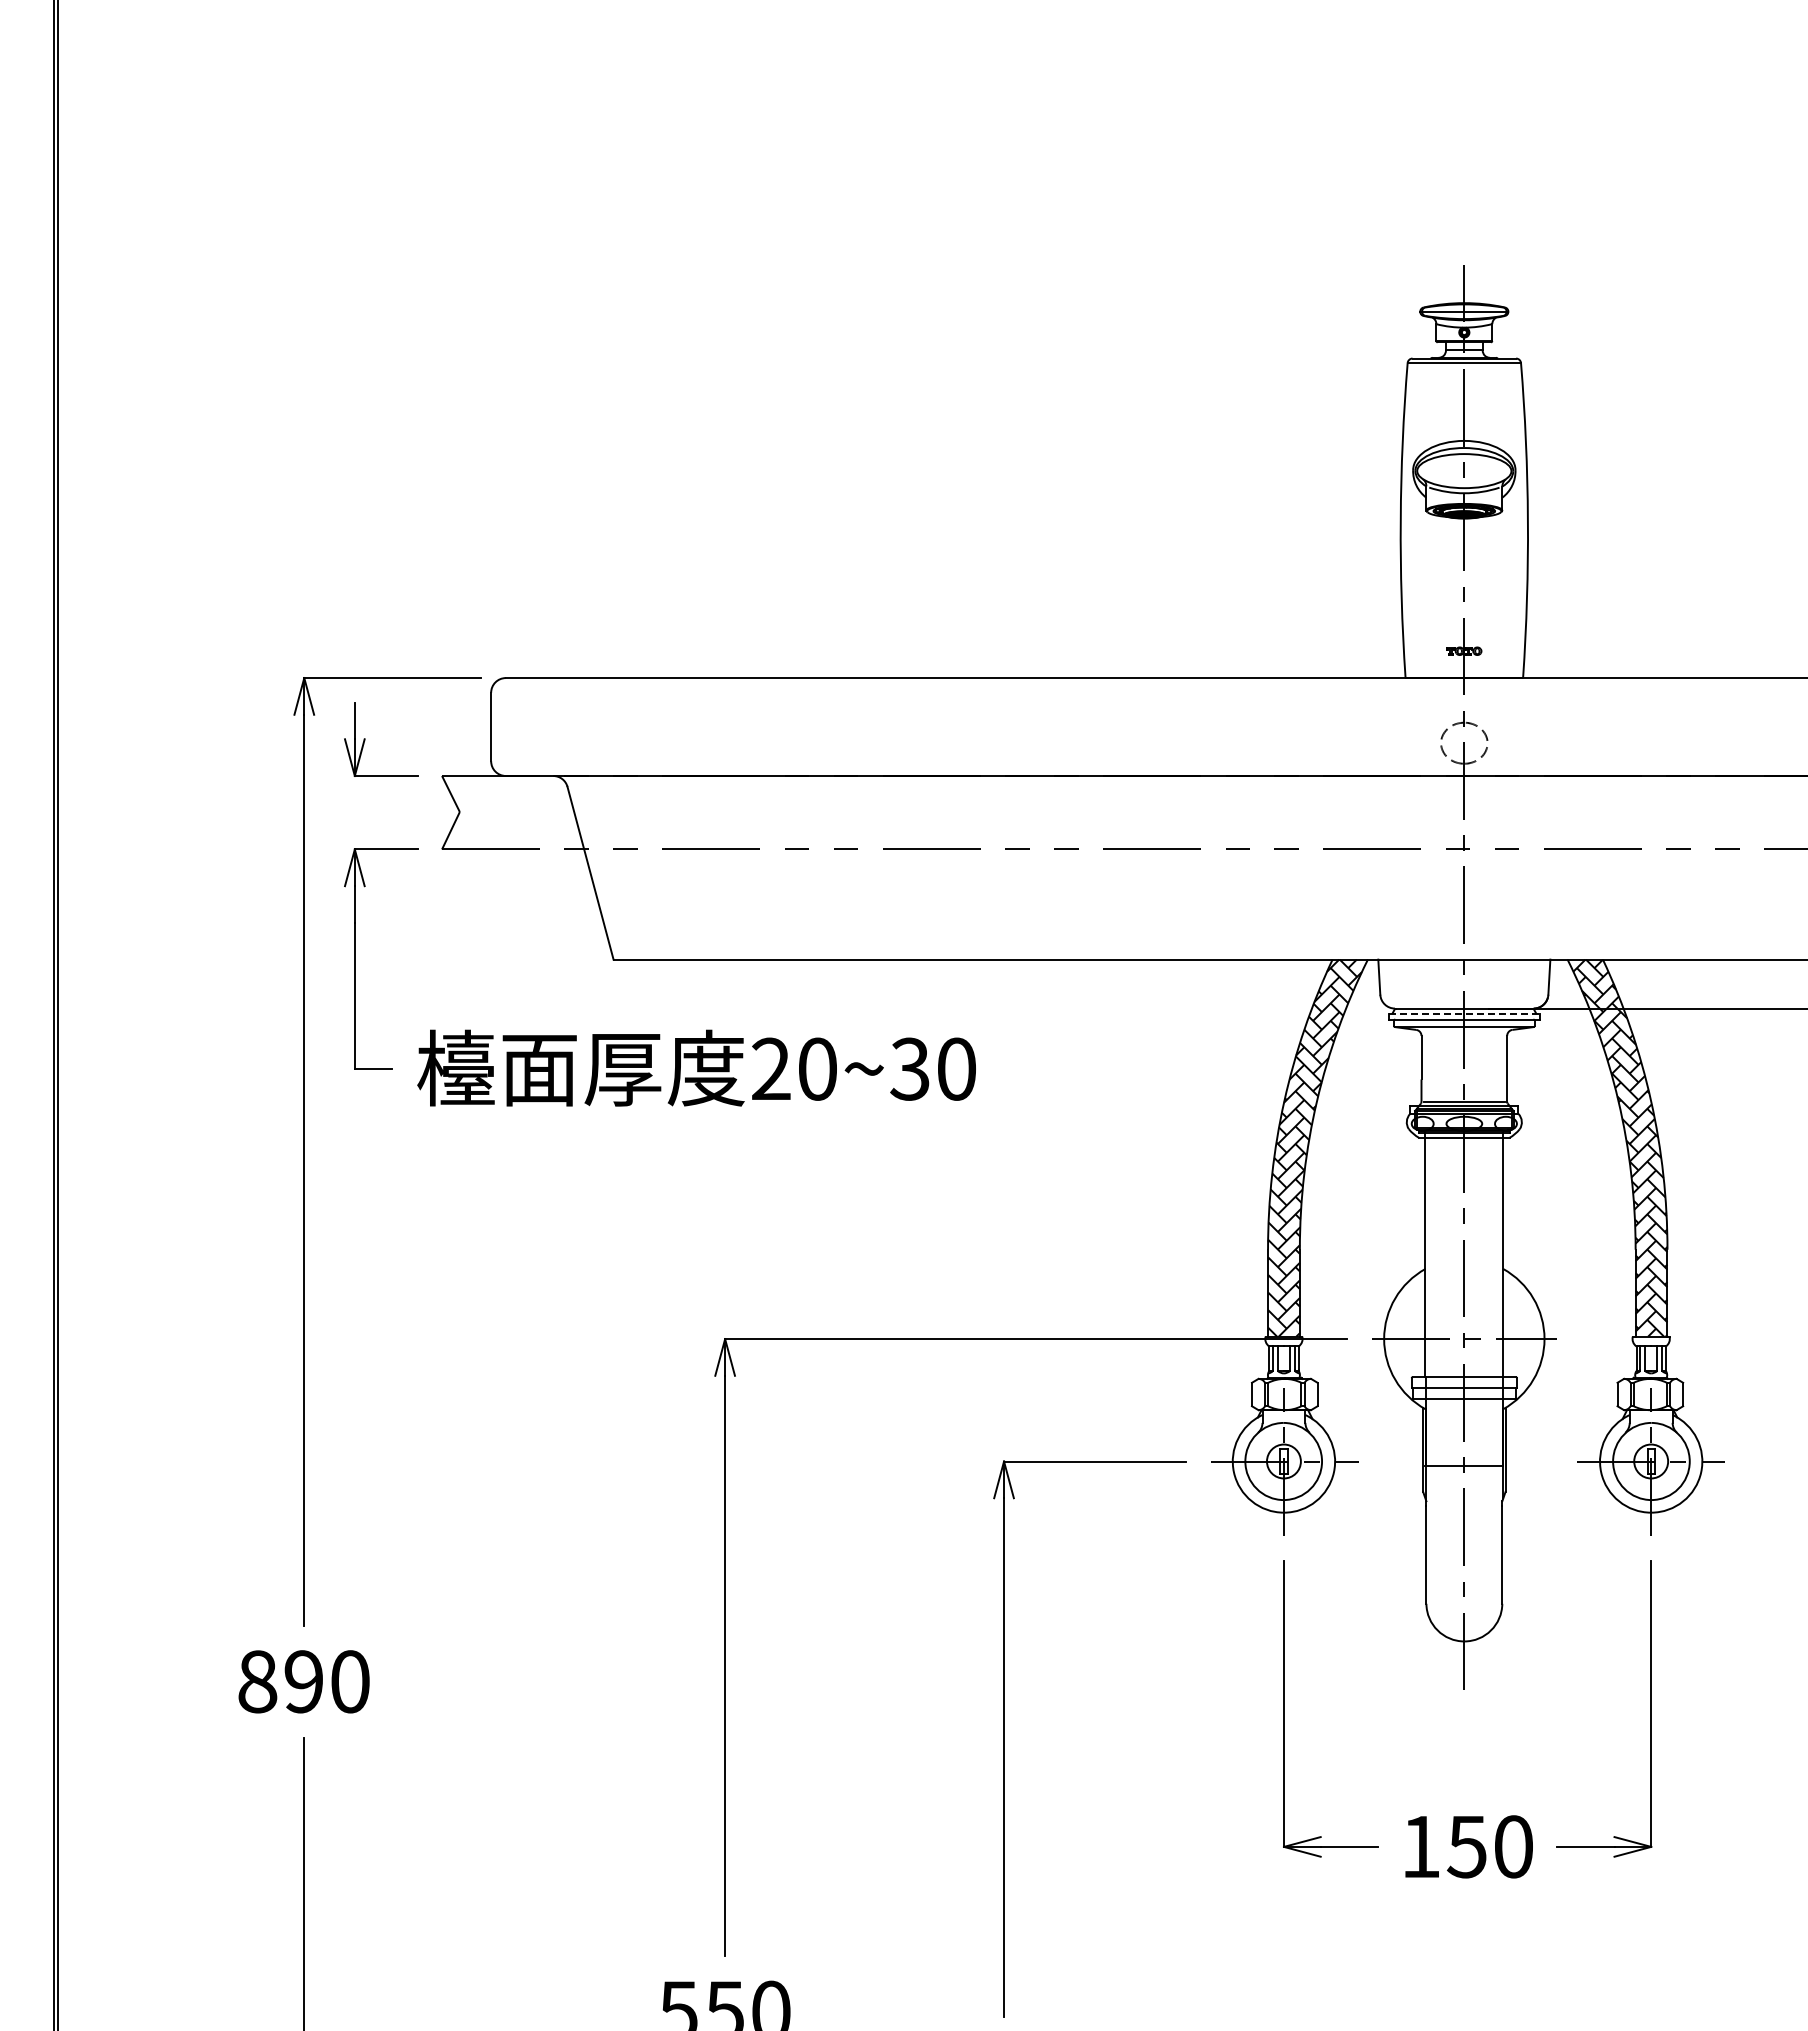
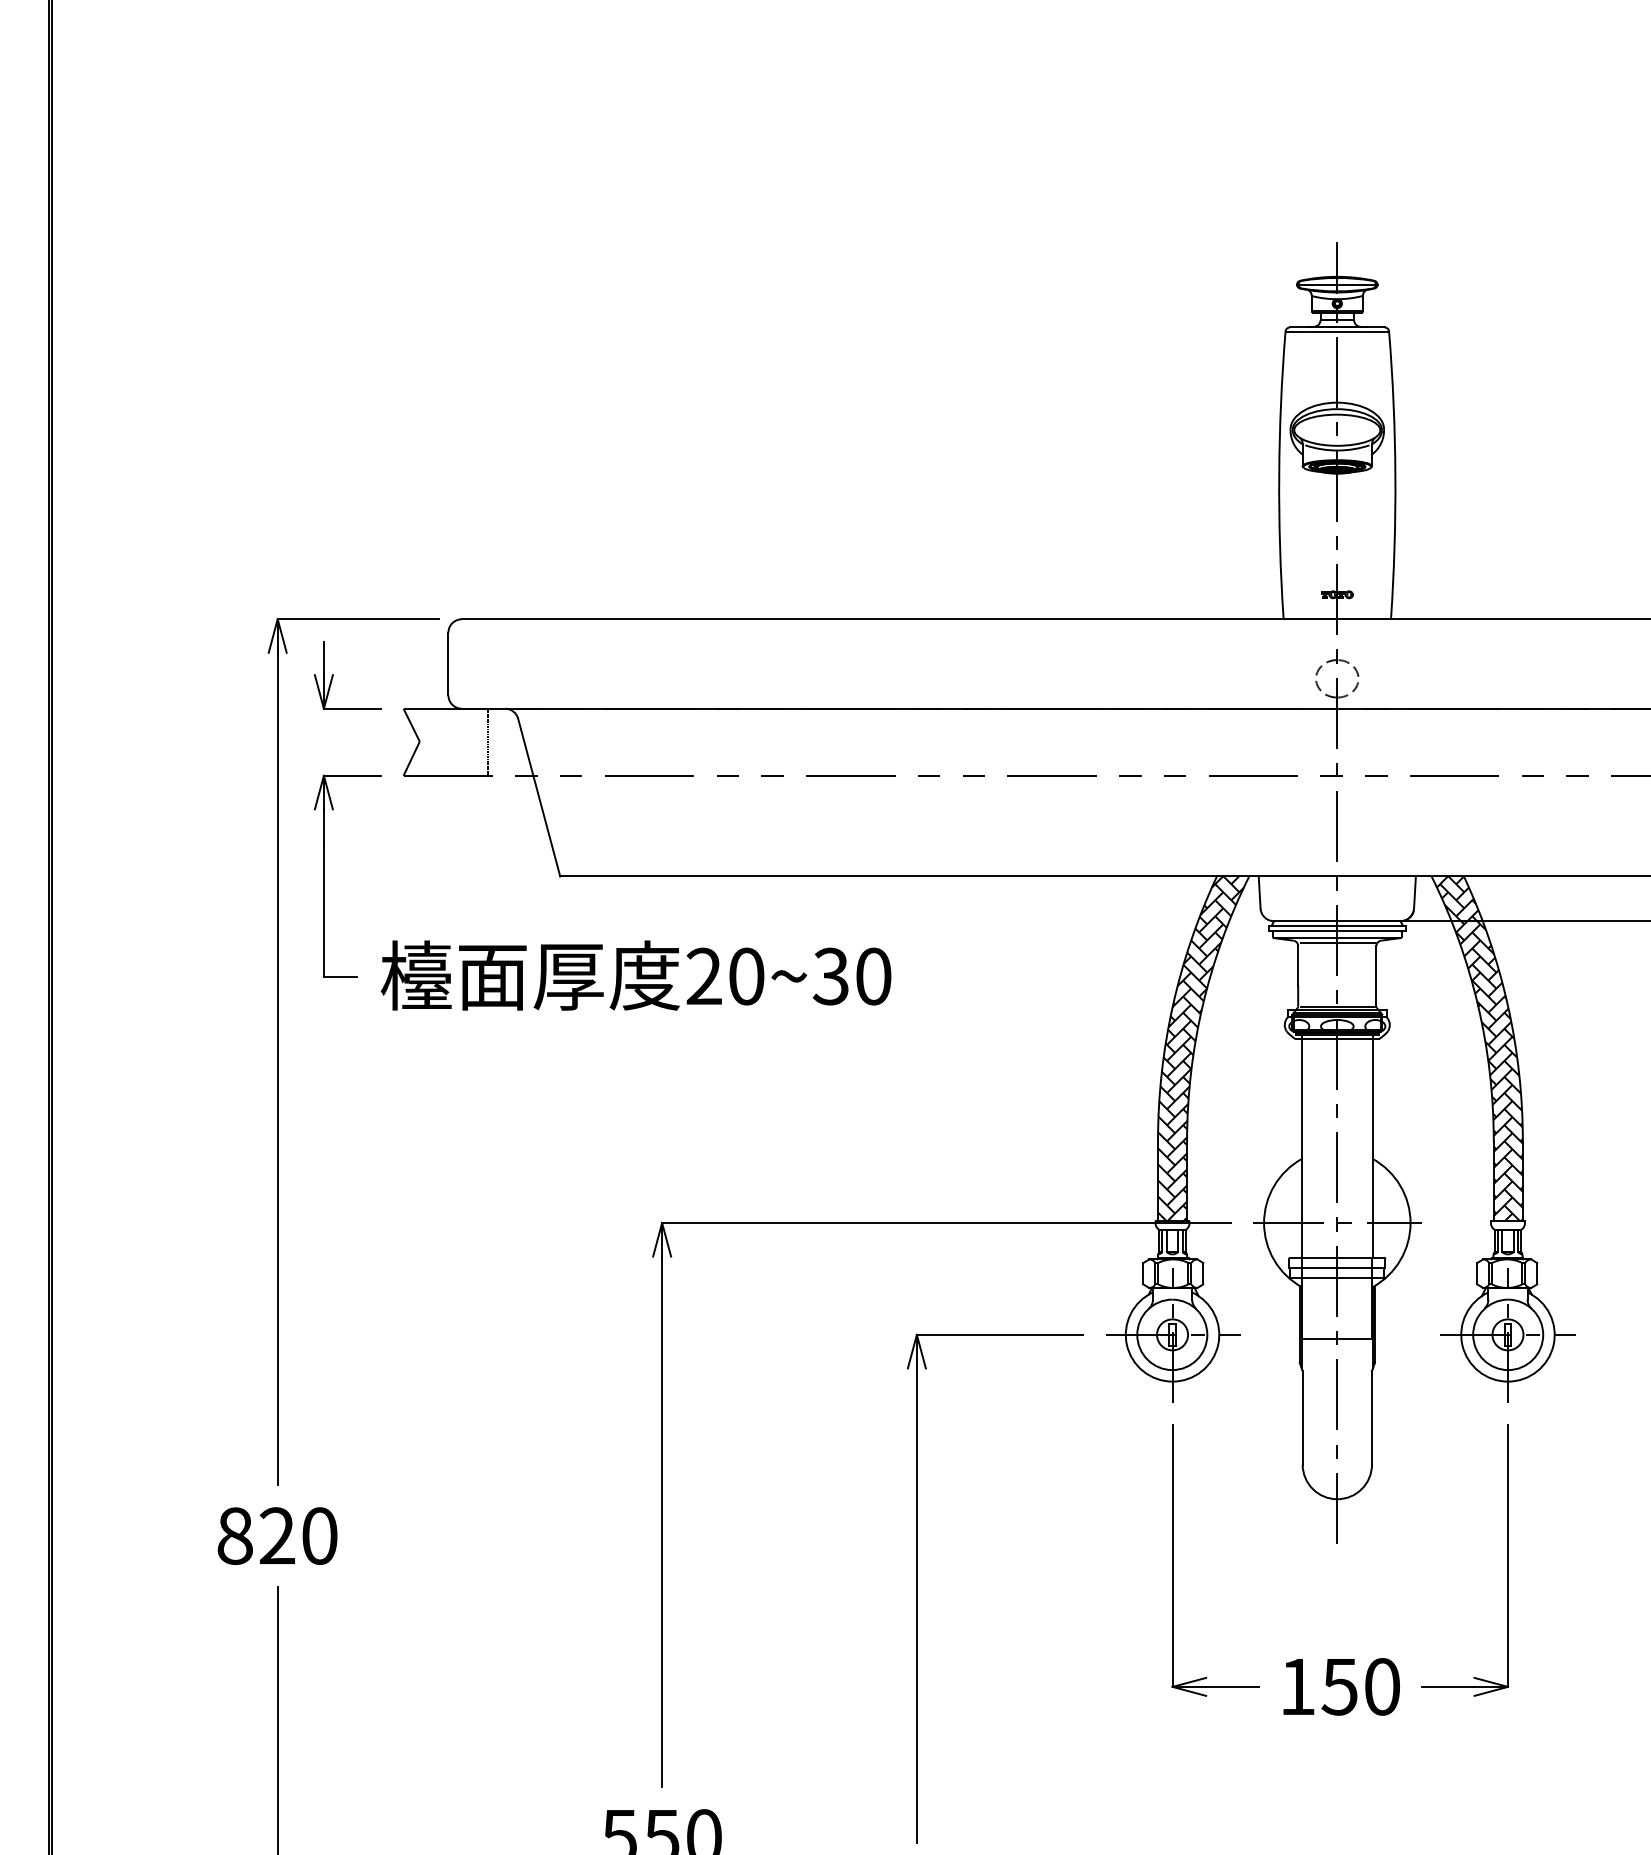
line: (533, 812) -> (487, 742), added
line: (1464, 1014) -> (1337, 926), dashed -> solid
line: (1465, 1031) -> (1338, 942), added
text: (303, 1681) -> (277, 1535), 890 -> 820

